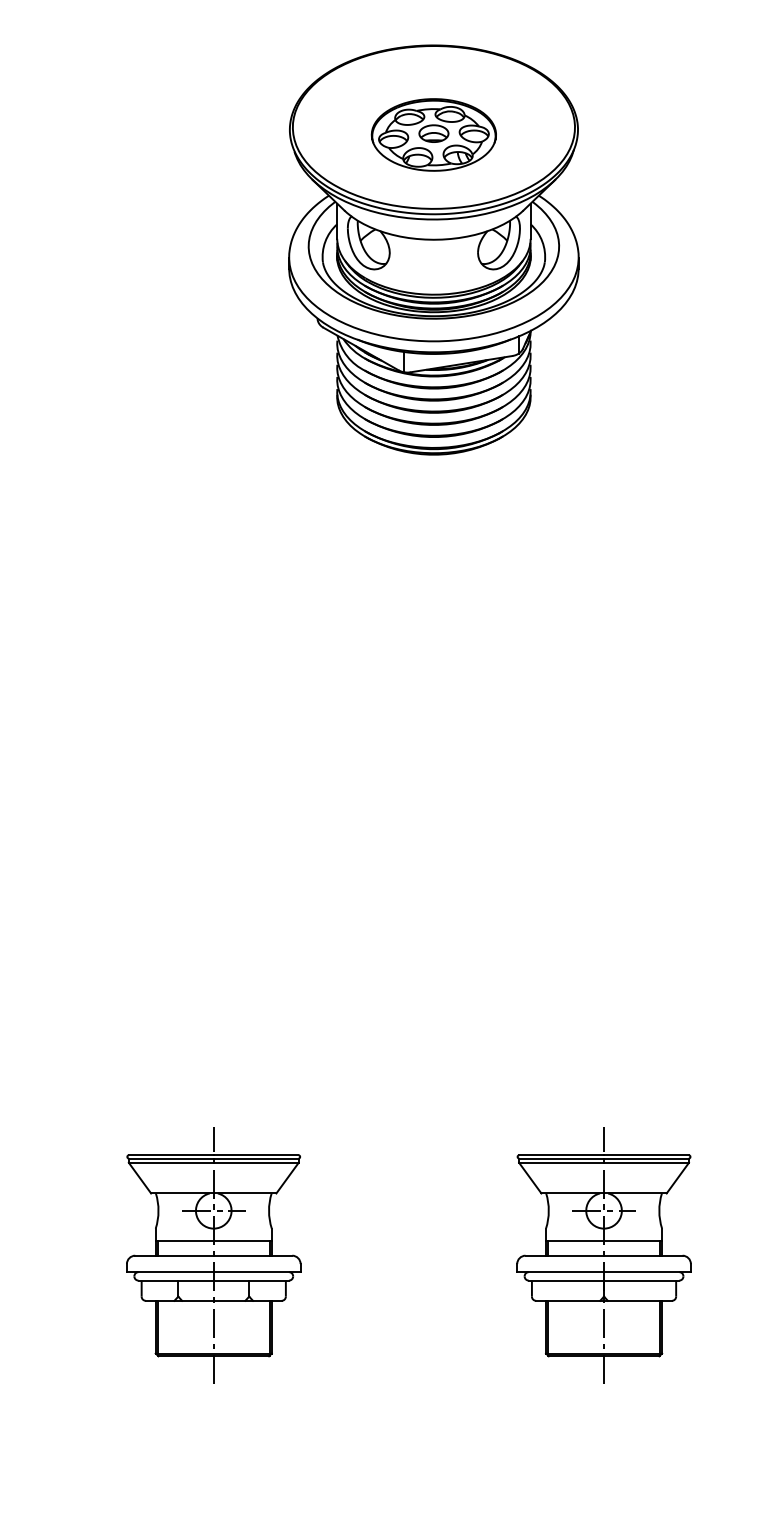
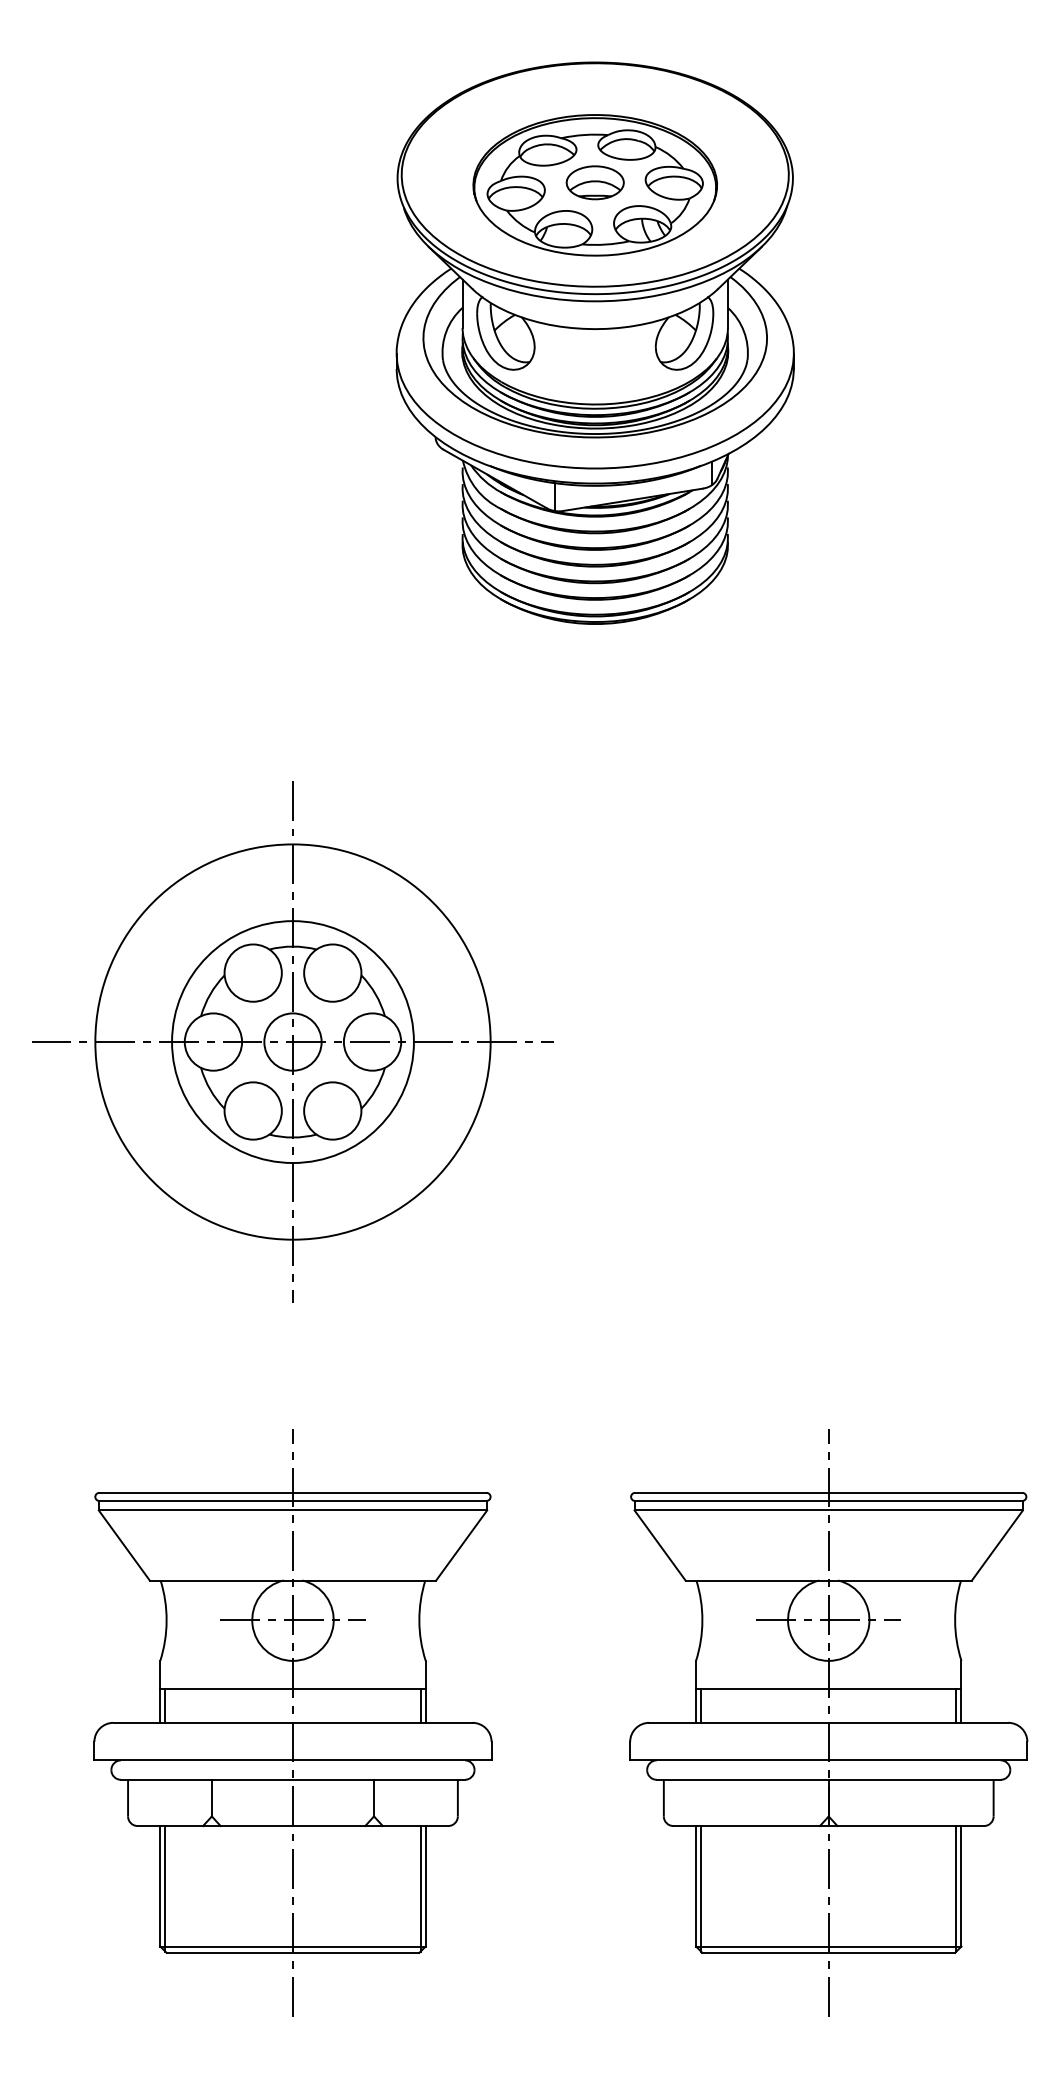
part: (433, 134) -> (594, 184), size x1.43
part: (213, 759) -> (292, 1042), added
part: (213, 1255) -> (292, 1722), size x1.67
part: (603, 1255) -> (827, 1722), size x1.67

